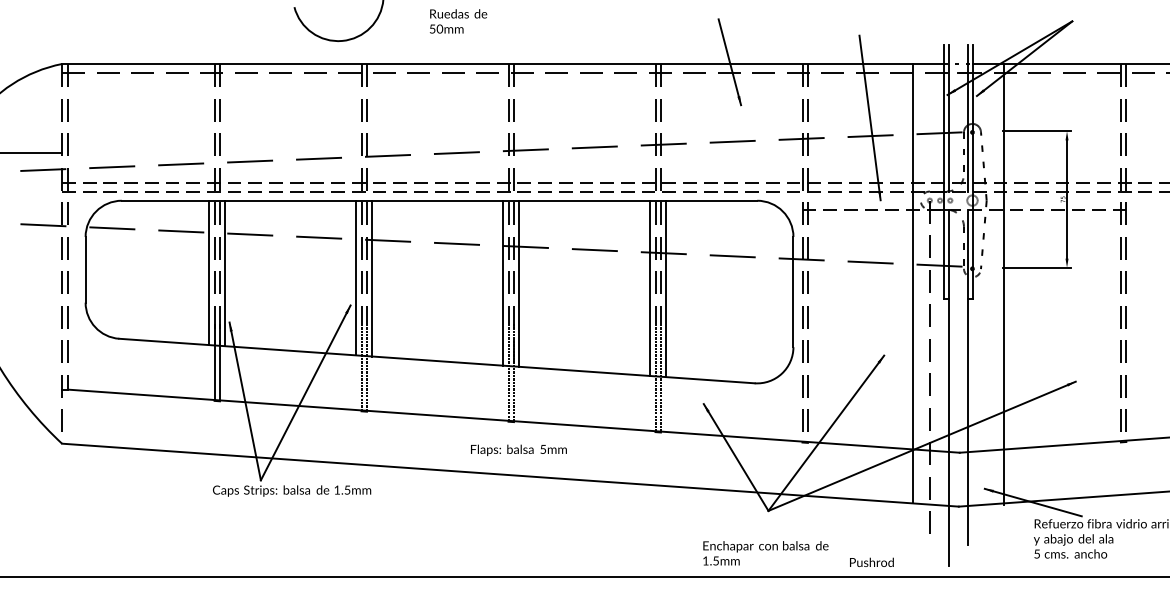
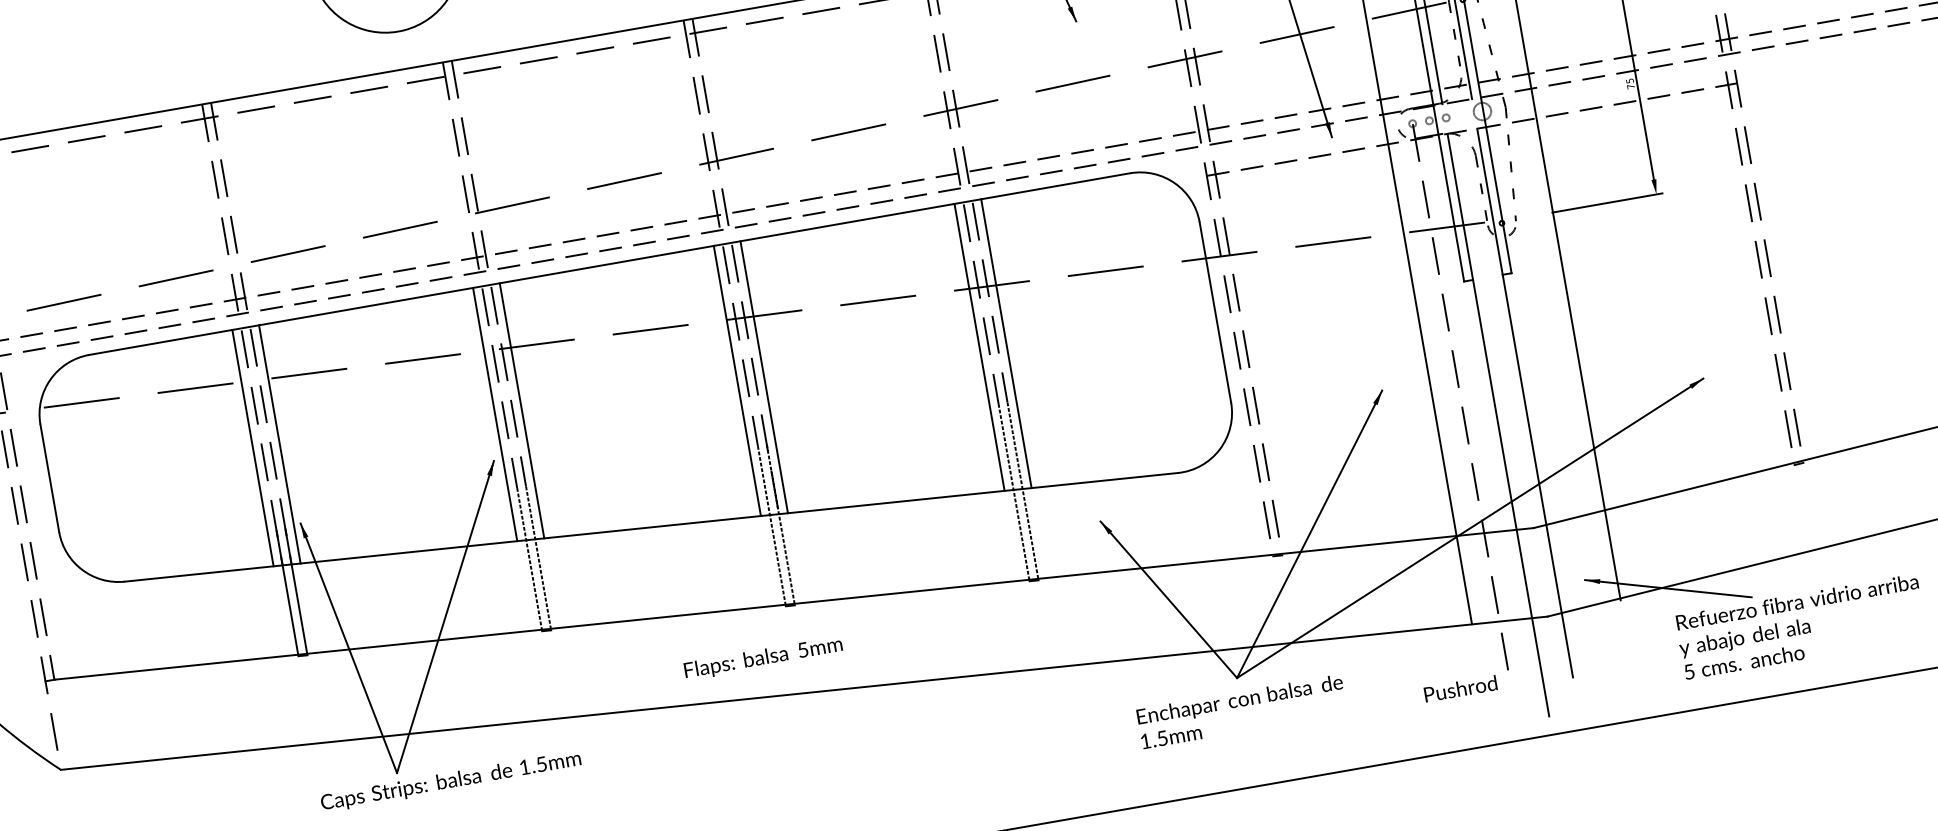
text: (518, 450) -> (762, 658), moved
text: (765, 553) -> (1241, 712), moved
text: (871, 561) -> (1459, 687), moved

